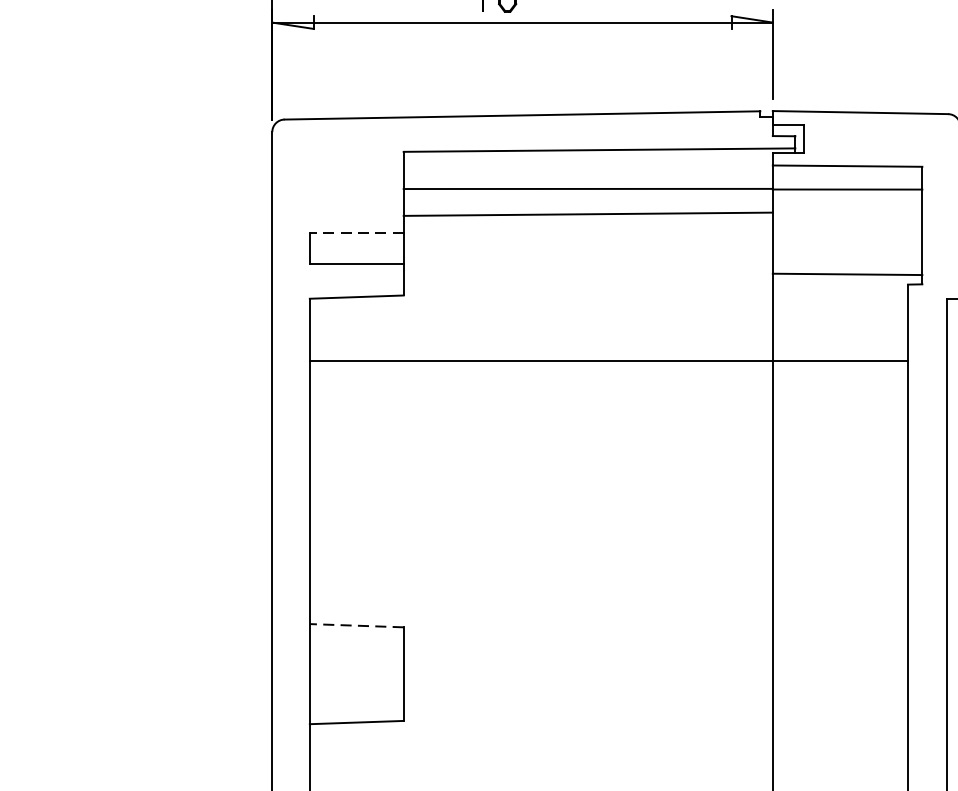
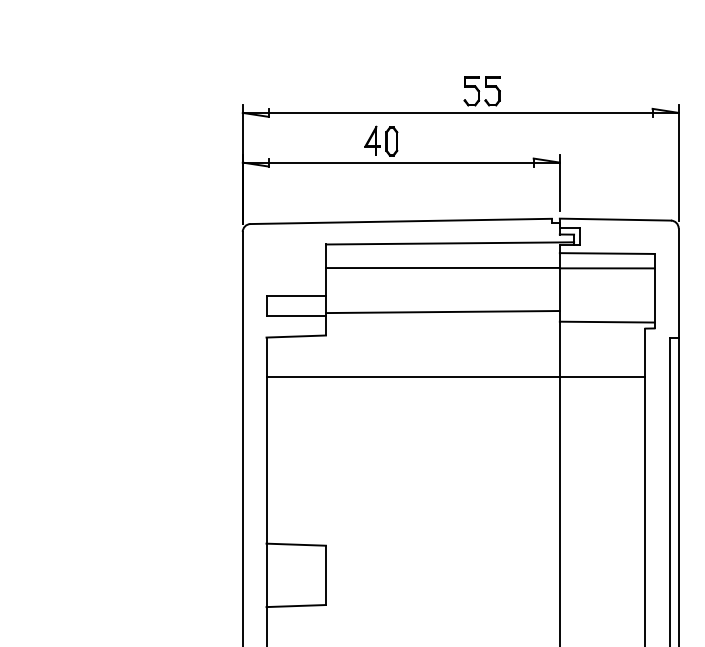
line: (587, 214) -> (442, 312), moved
line: (357, 232) -> (296, 295), dashed -> solid
line: (357, 625) -> (296, 544), dashed -> solid

